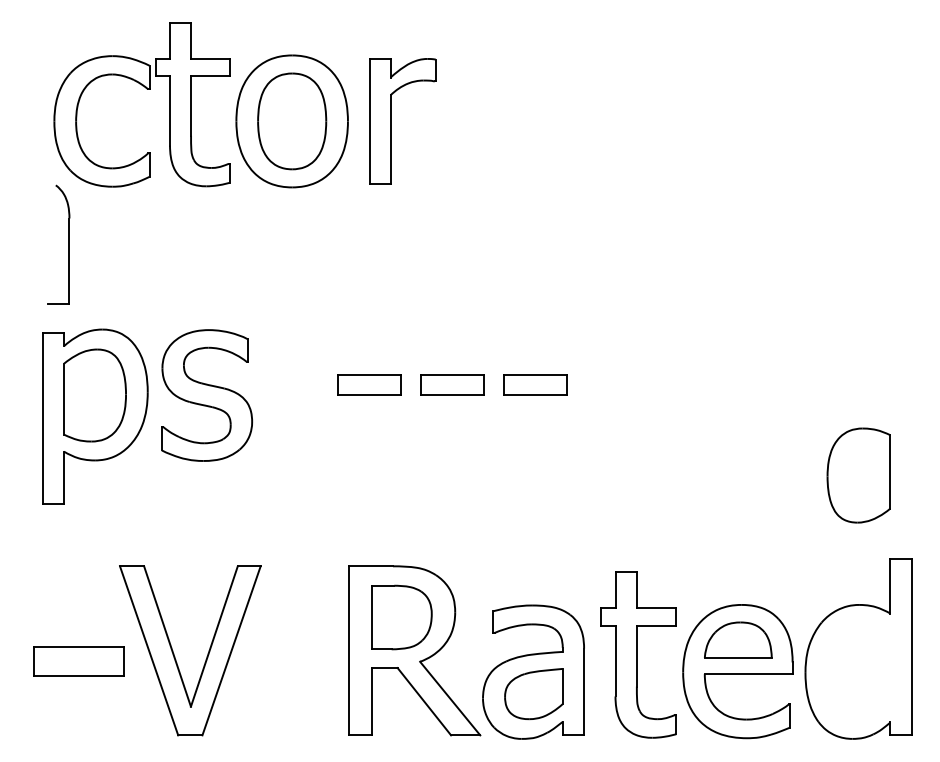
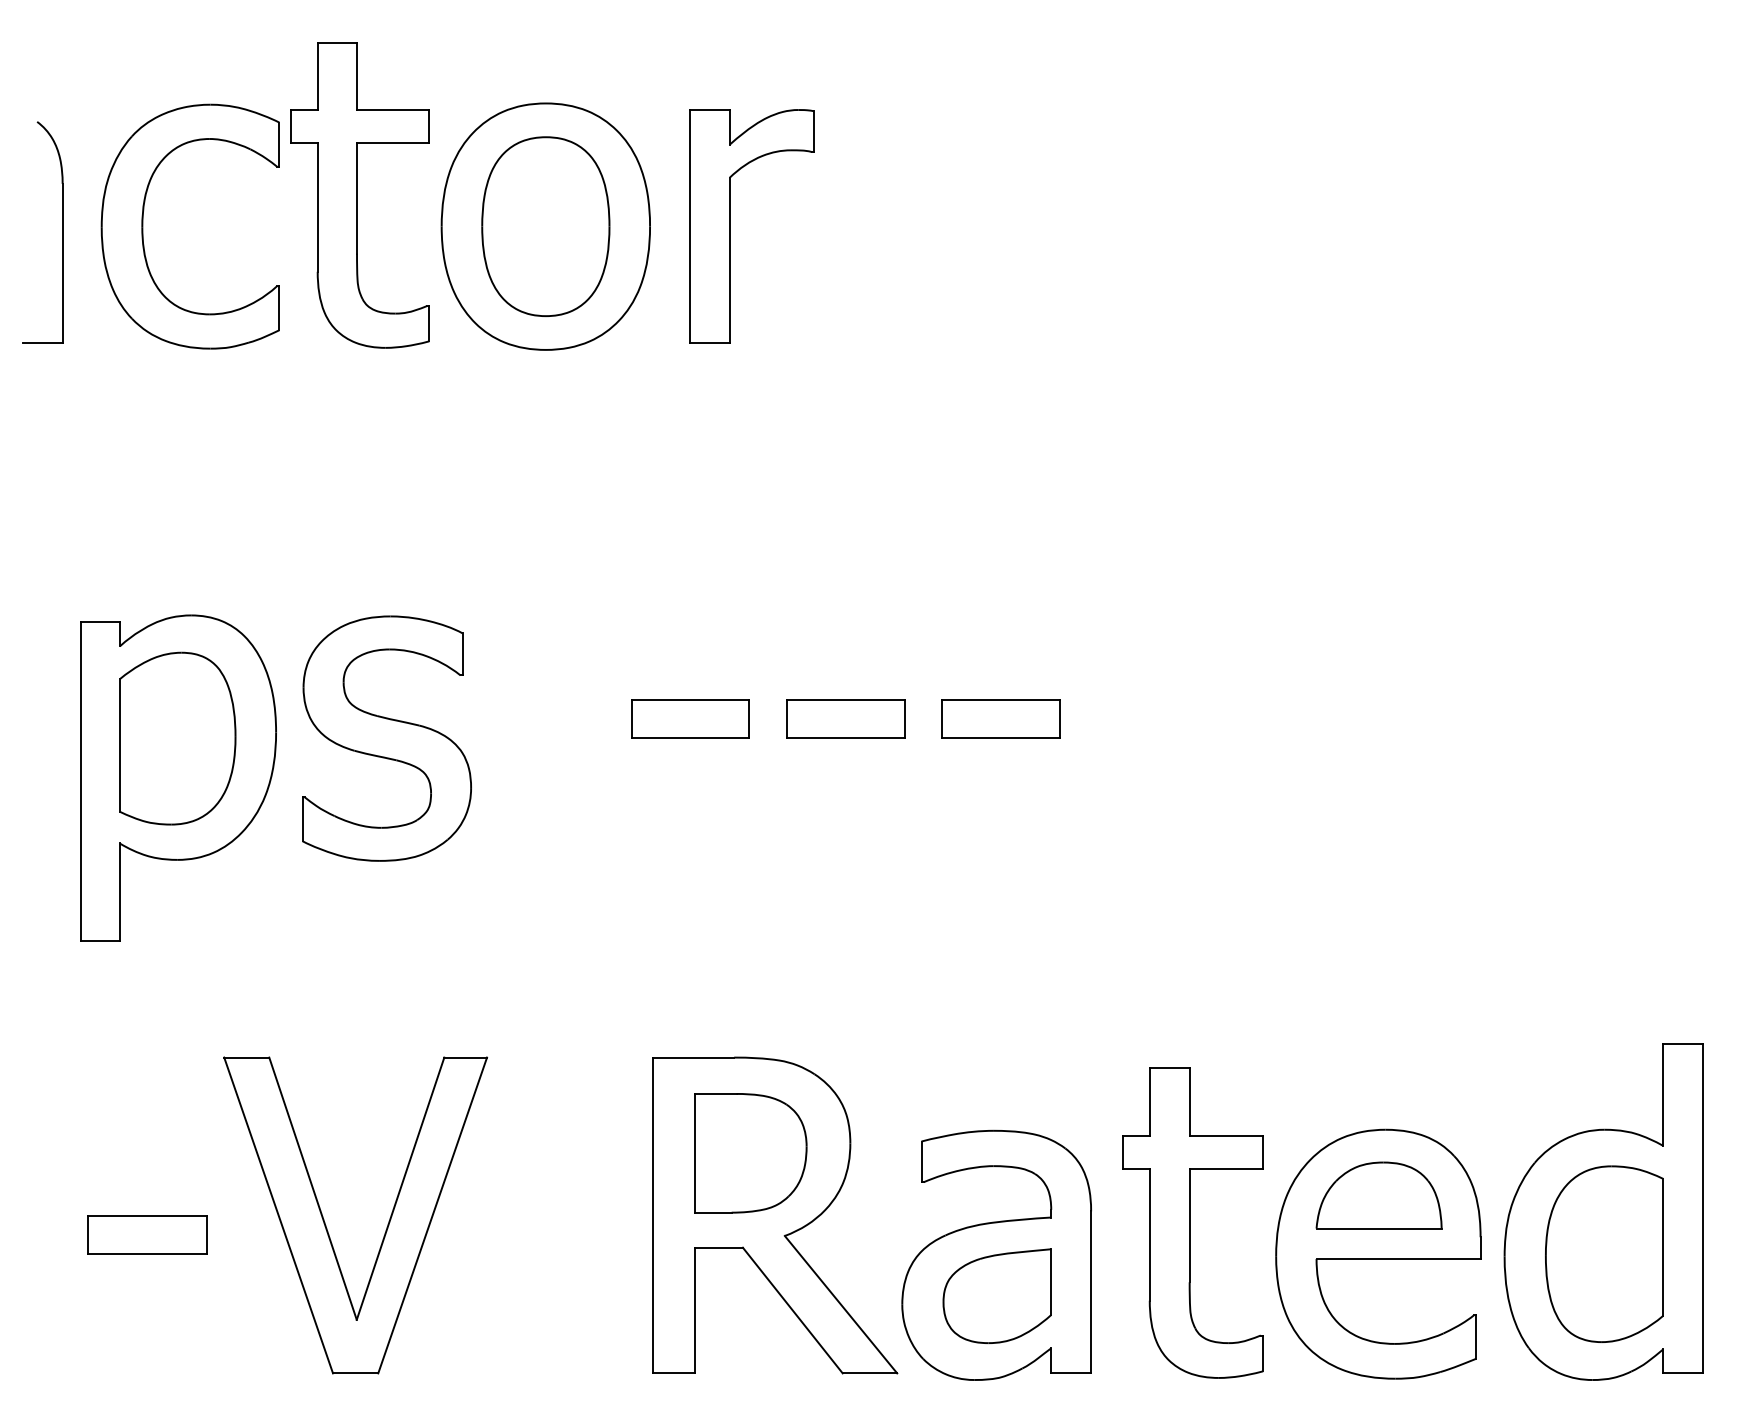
part: (68, 244) -> (60, 232), moved
part: (858, 475) -> (1603, 1254), moved
part: (78, 661) -> (146, 1235), size x0.71

